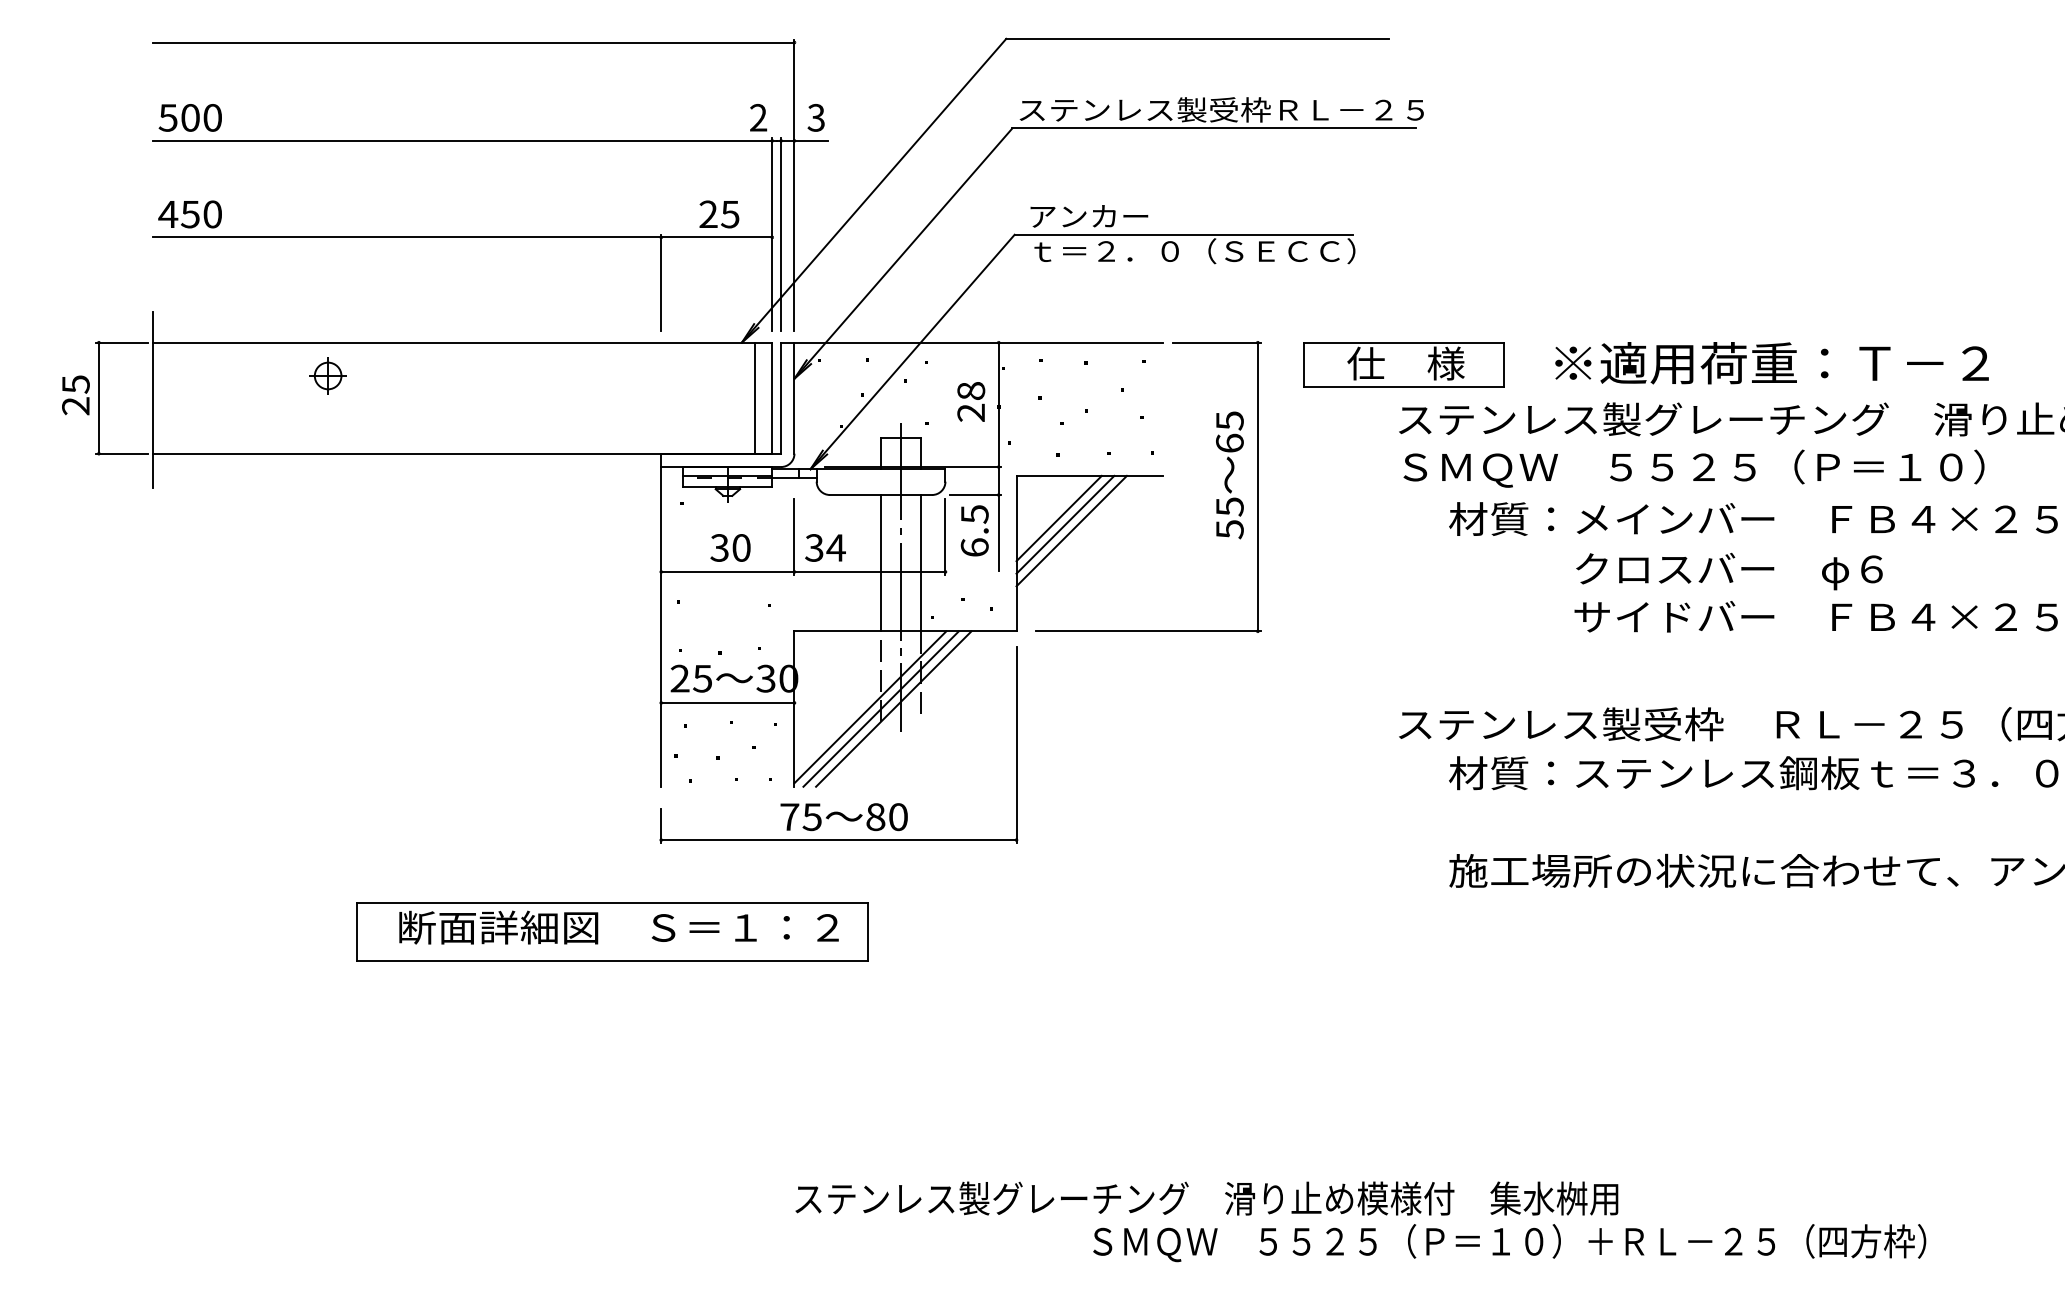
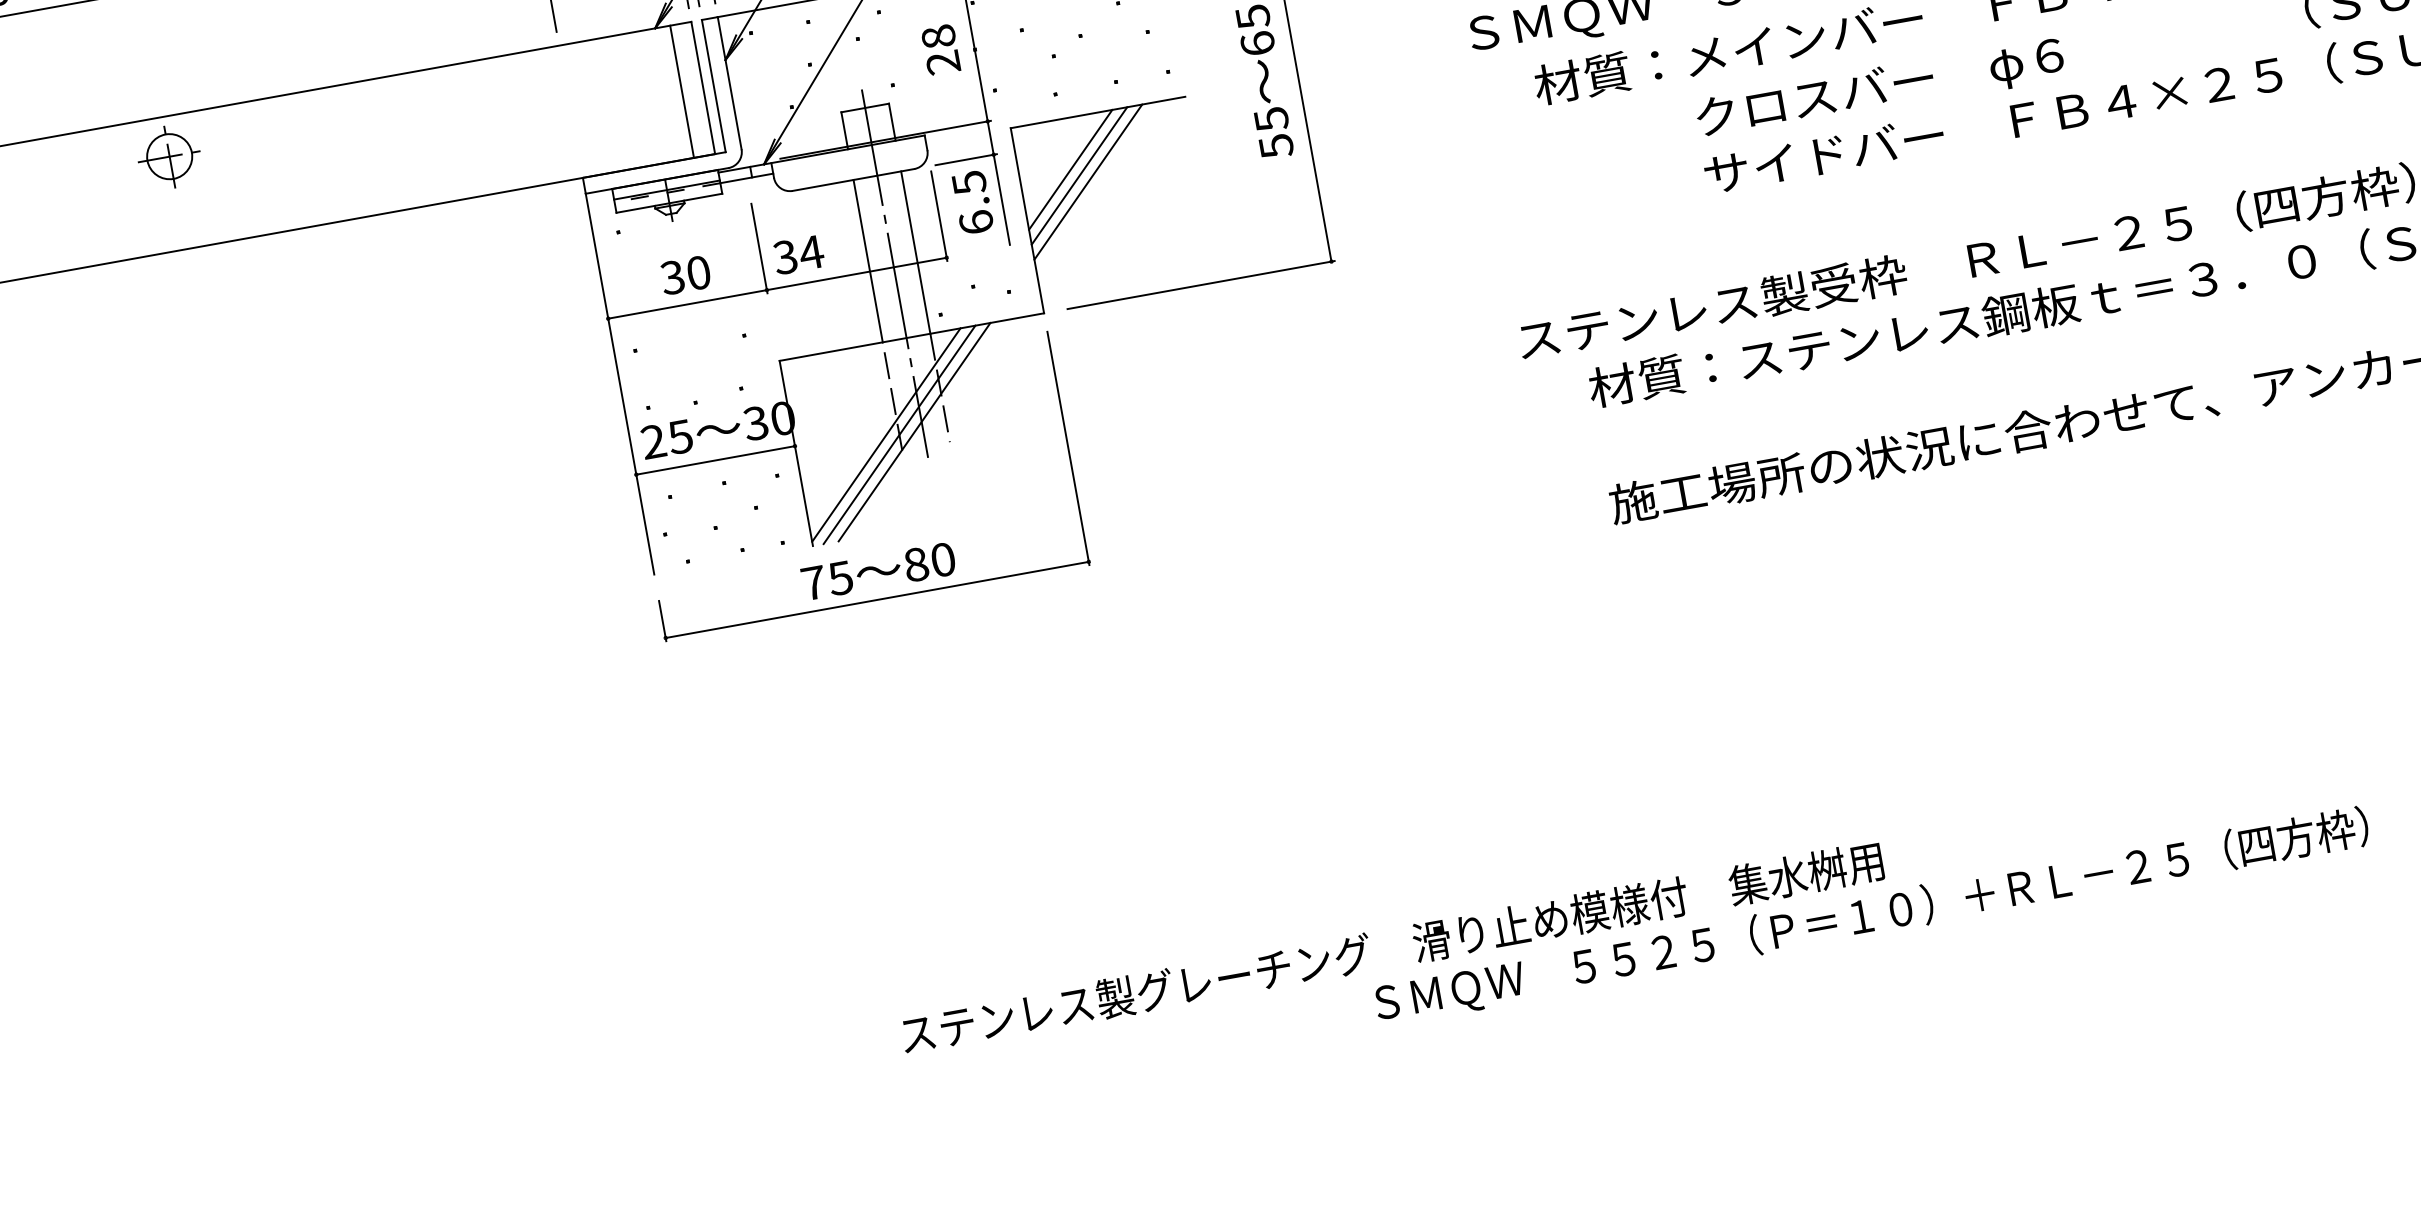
part: (327, 375) -> (168, 156), size x1.4
part: (612, 931) -> (627, 757), removed
text: (1509, 1243) -> (1871, 916), moved

